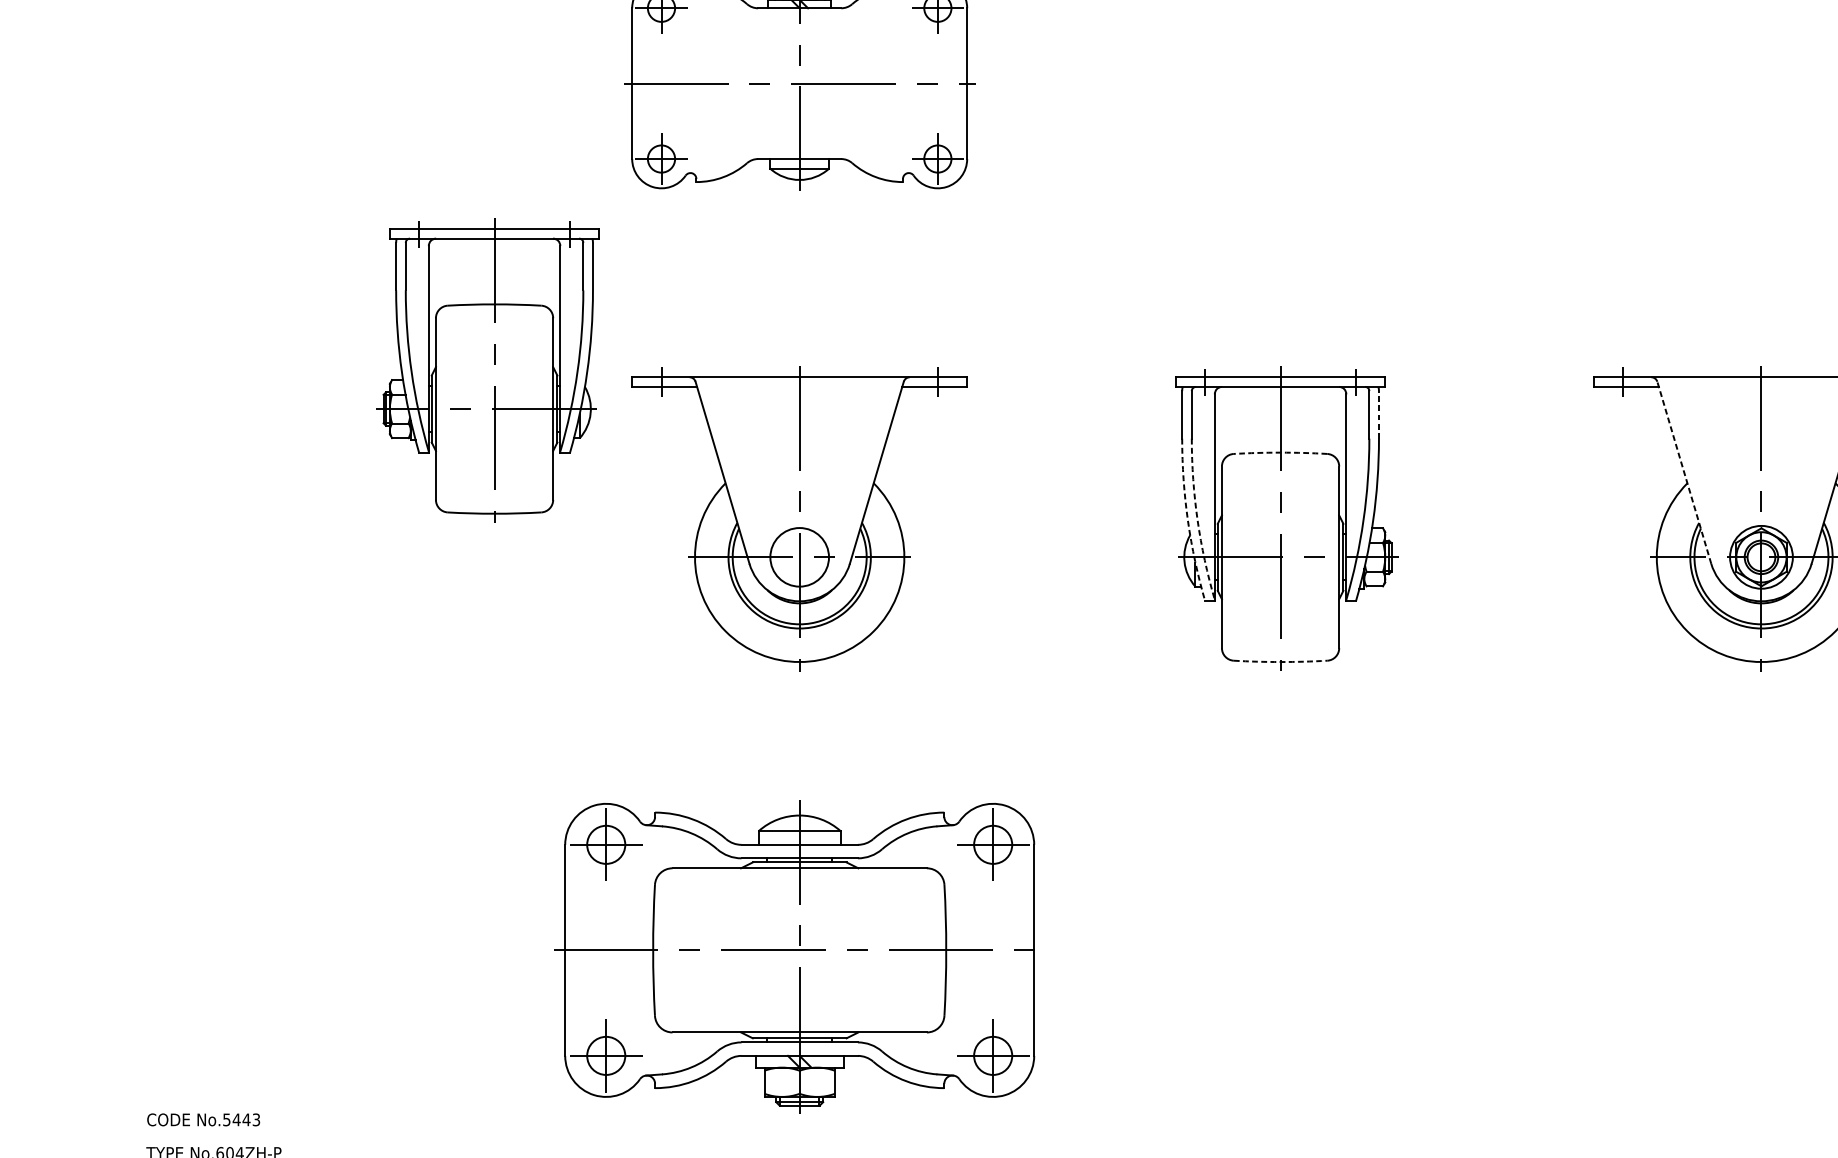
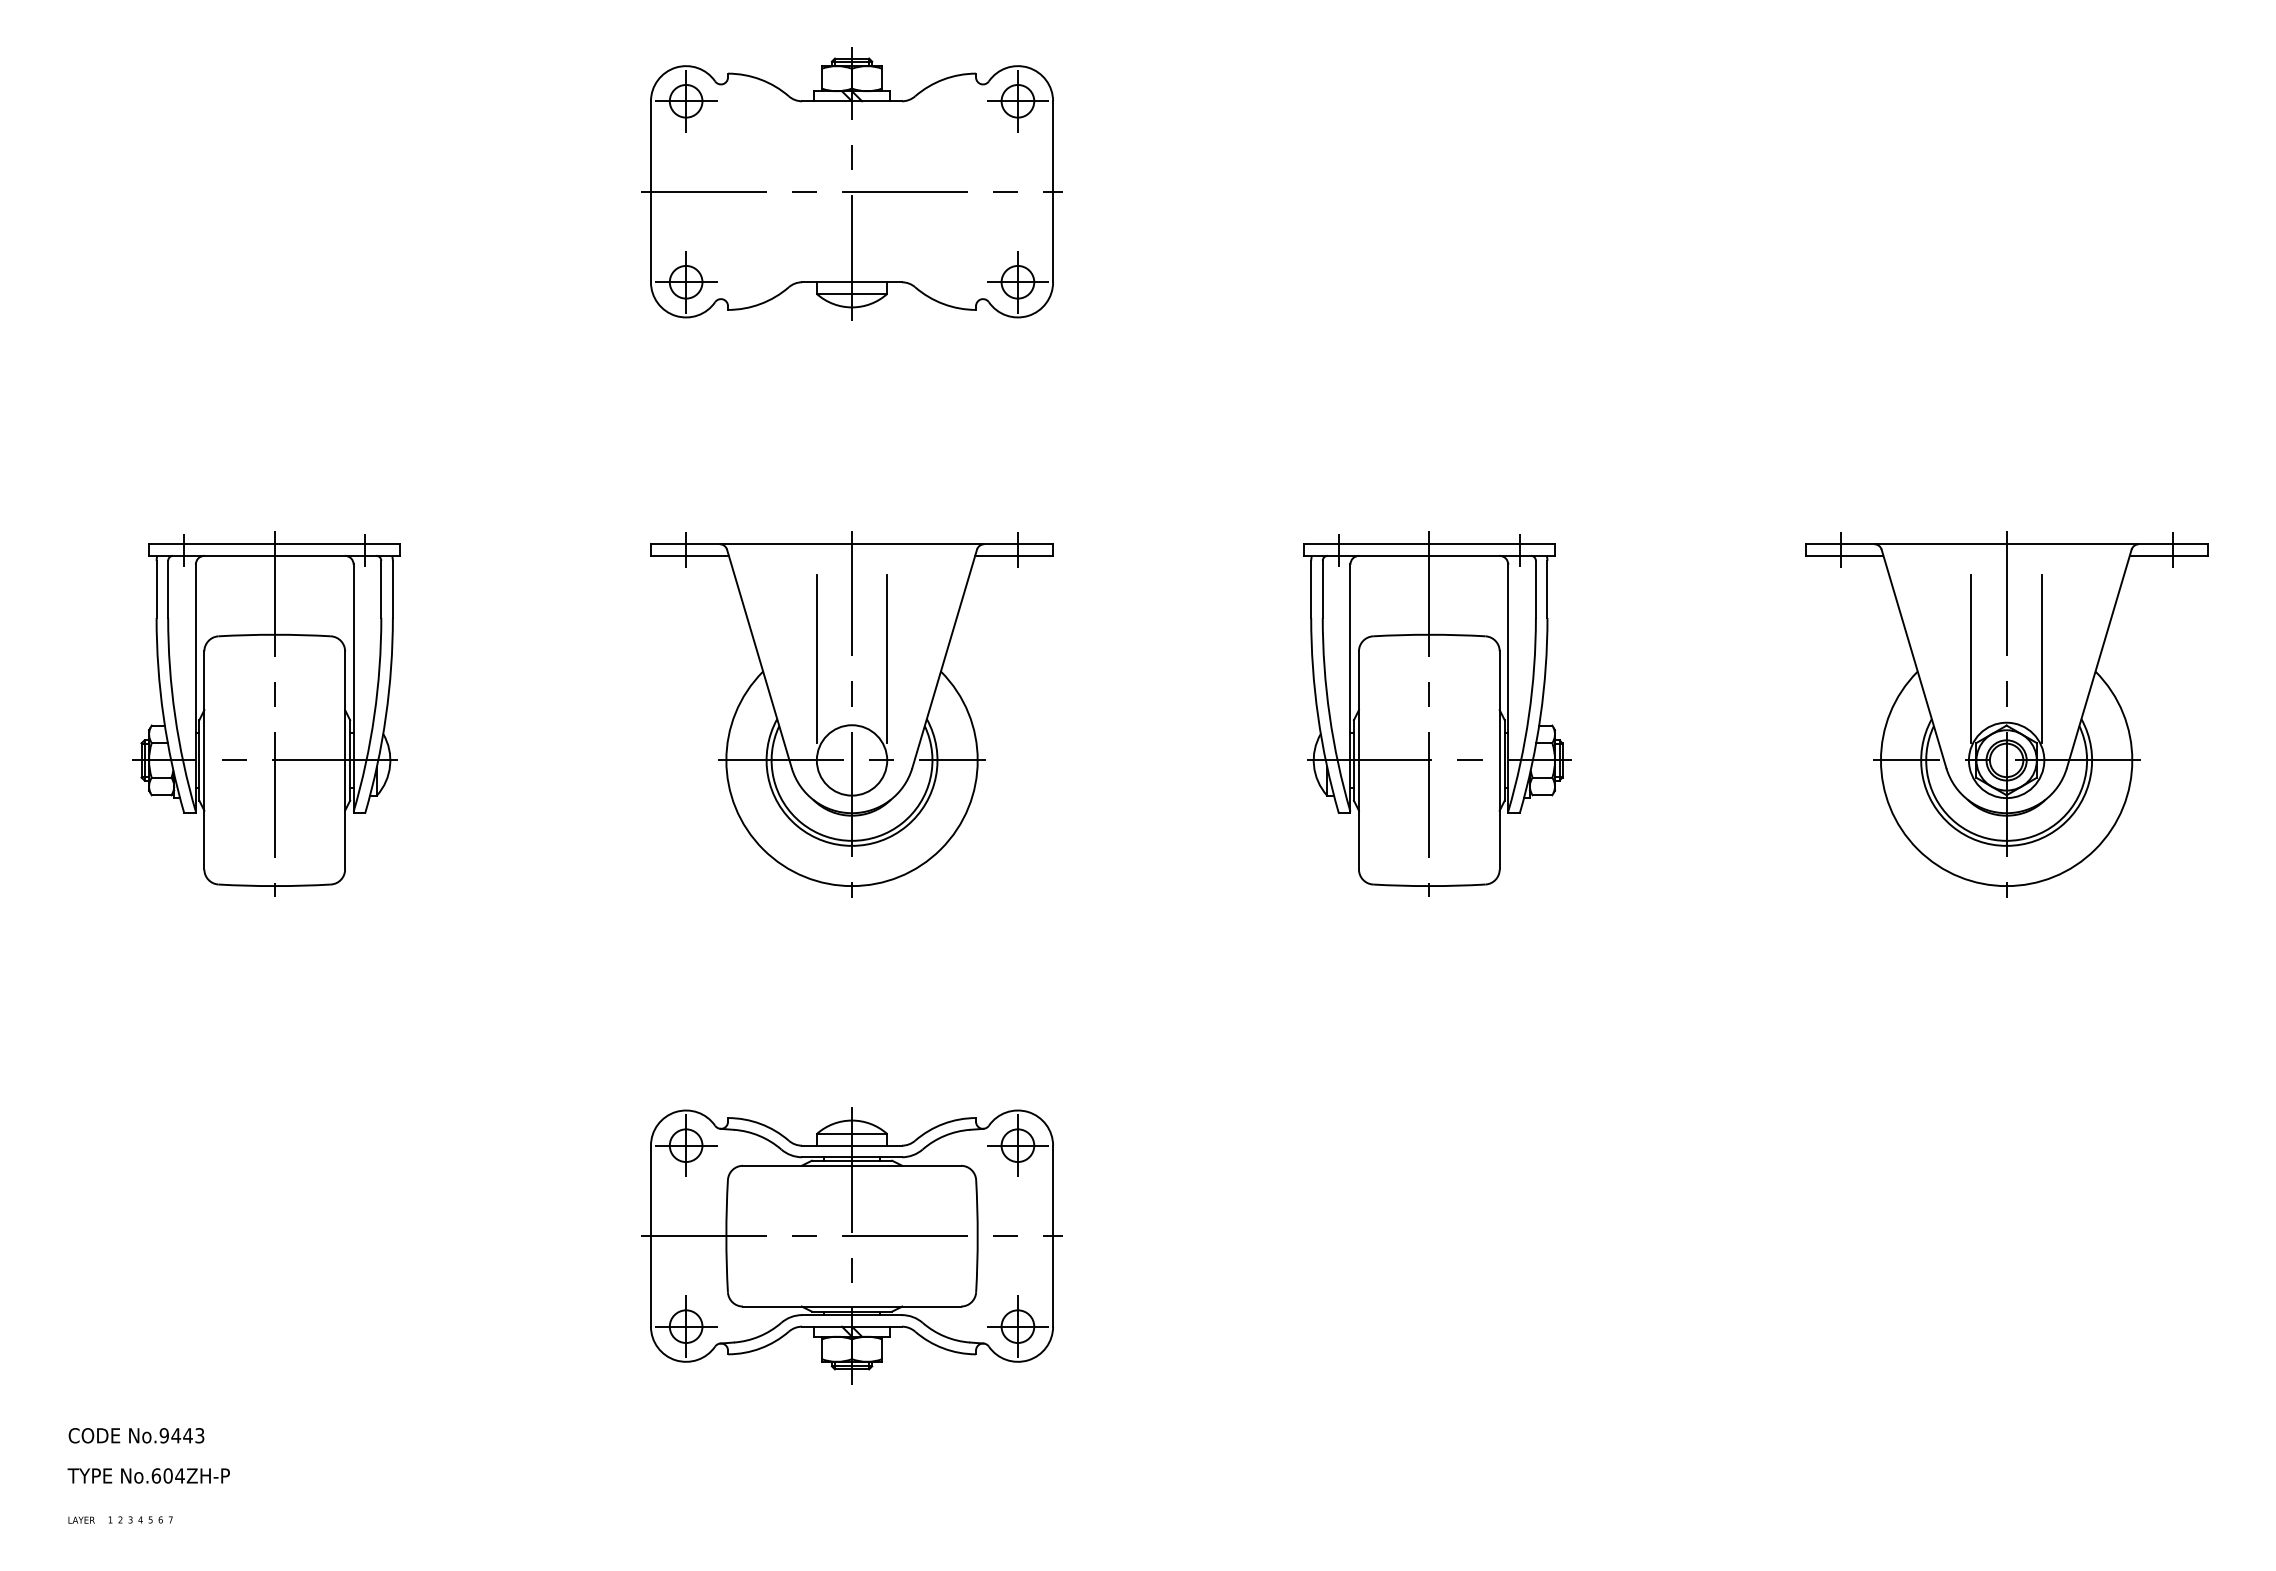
part: (487, 369) -> (266, 713), moved
line: (1379, 414) -> (1547, 589), dashed -> solid
arc: (1280, 452) -> (1429, 634), dashed -> solid
line: (770, 472) -> (816, 658), added
line: (829, 472) -> (887, 658), added
line: (1684, 472) -> (1914, 658), dashed -> solid
line: (1732, 472) -> (1971, 658), added
line: (1790, 472) -> (2041, 658), added
arc: (1197, 519) -> (1329, 715), dashed -> solid
arc: (1188, 520) -> (1318, 716), dashed -> solid
arc: (1280, 662) -> (1429, 886), dashed -> solid
part: (799, 961) -> (851, 1245), size x0.71
text: (226, 1119) -> (163, 1435), No.5443 -> No.9443

